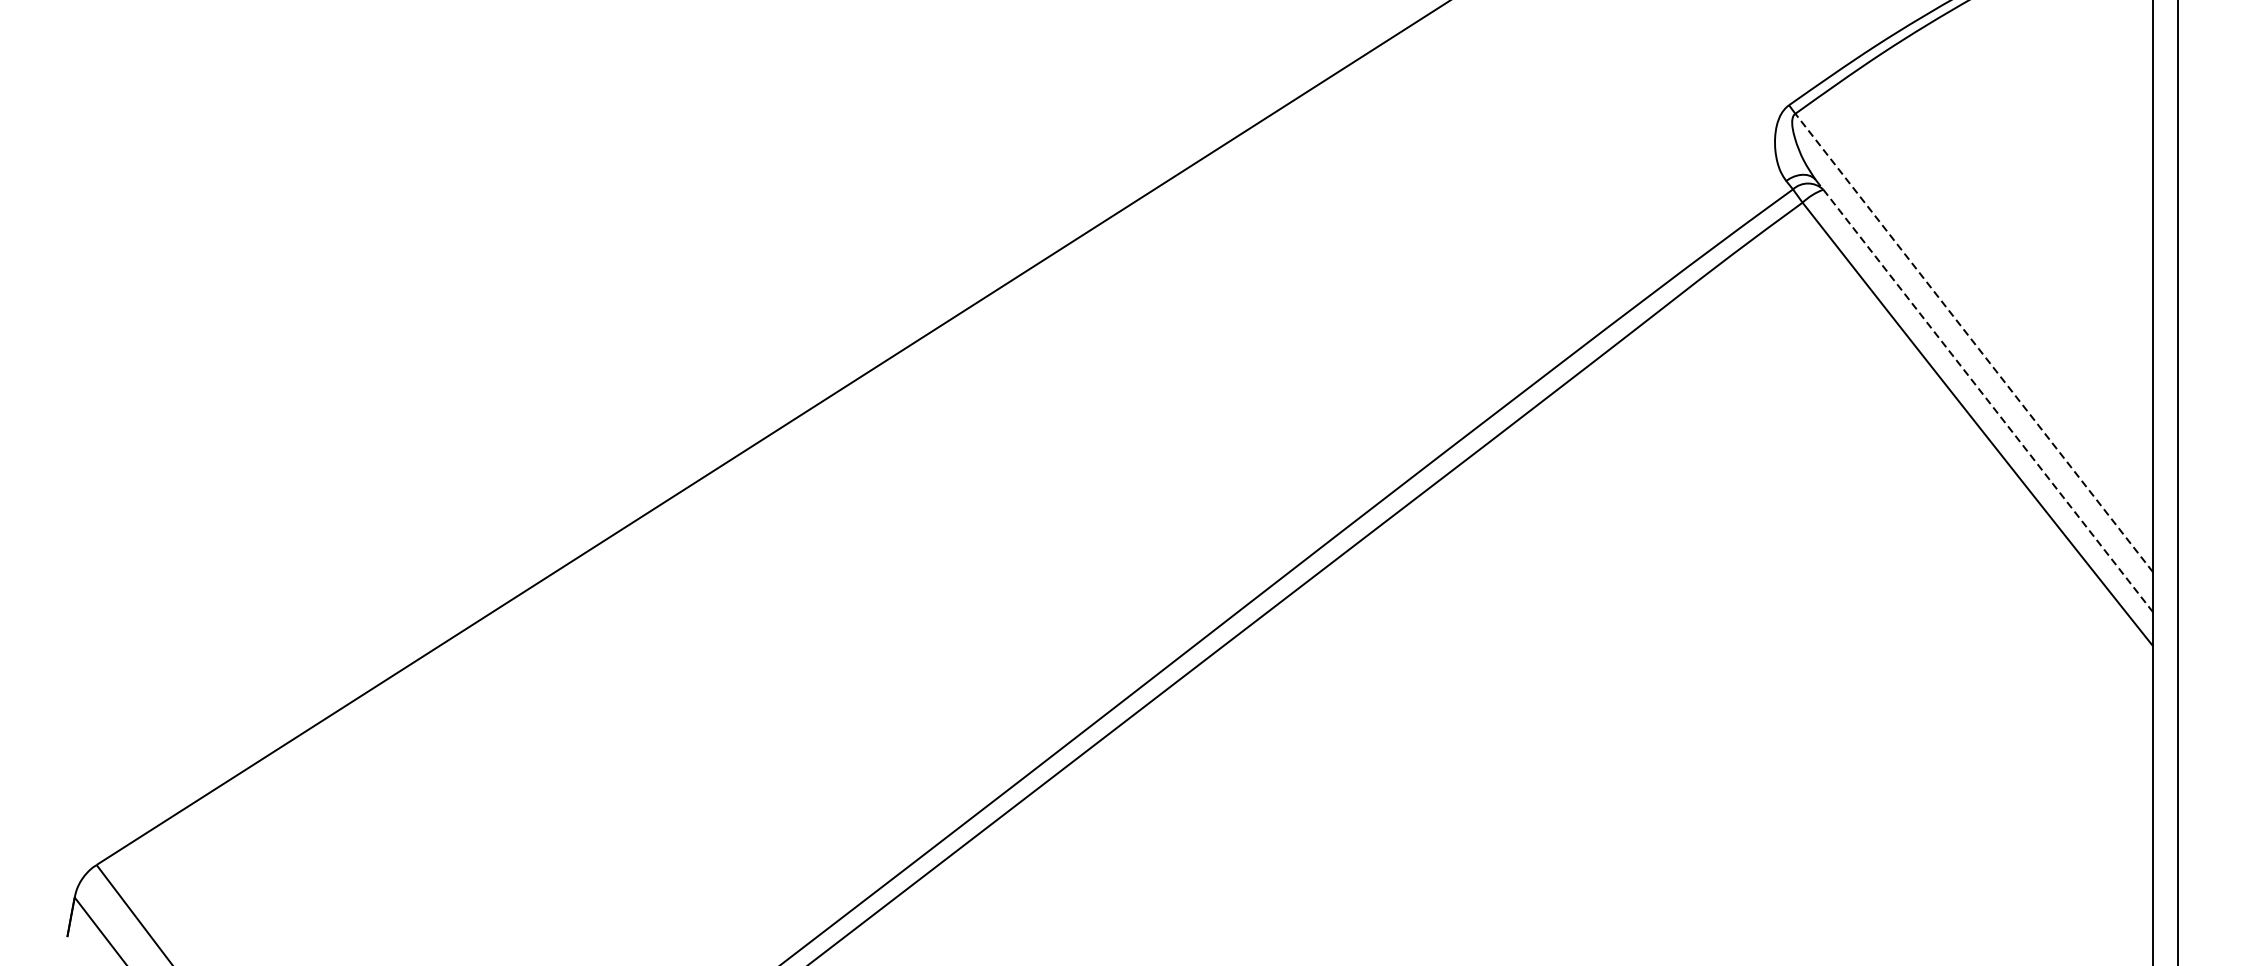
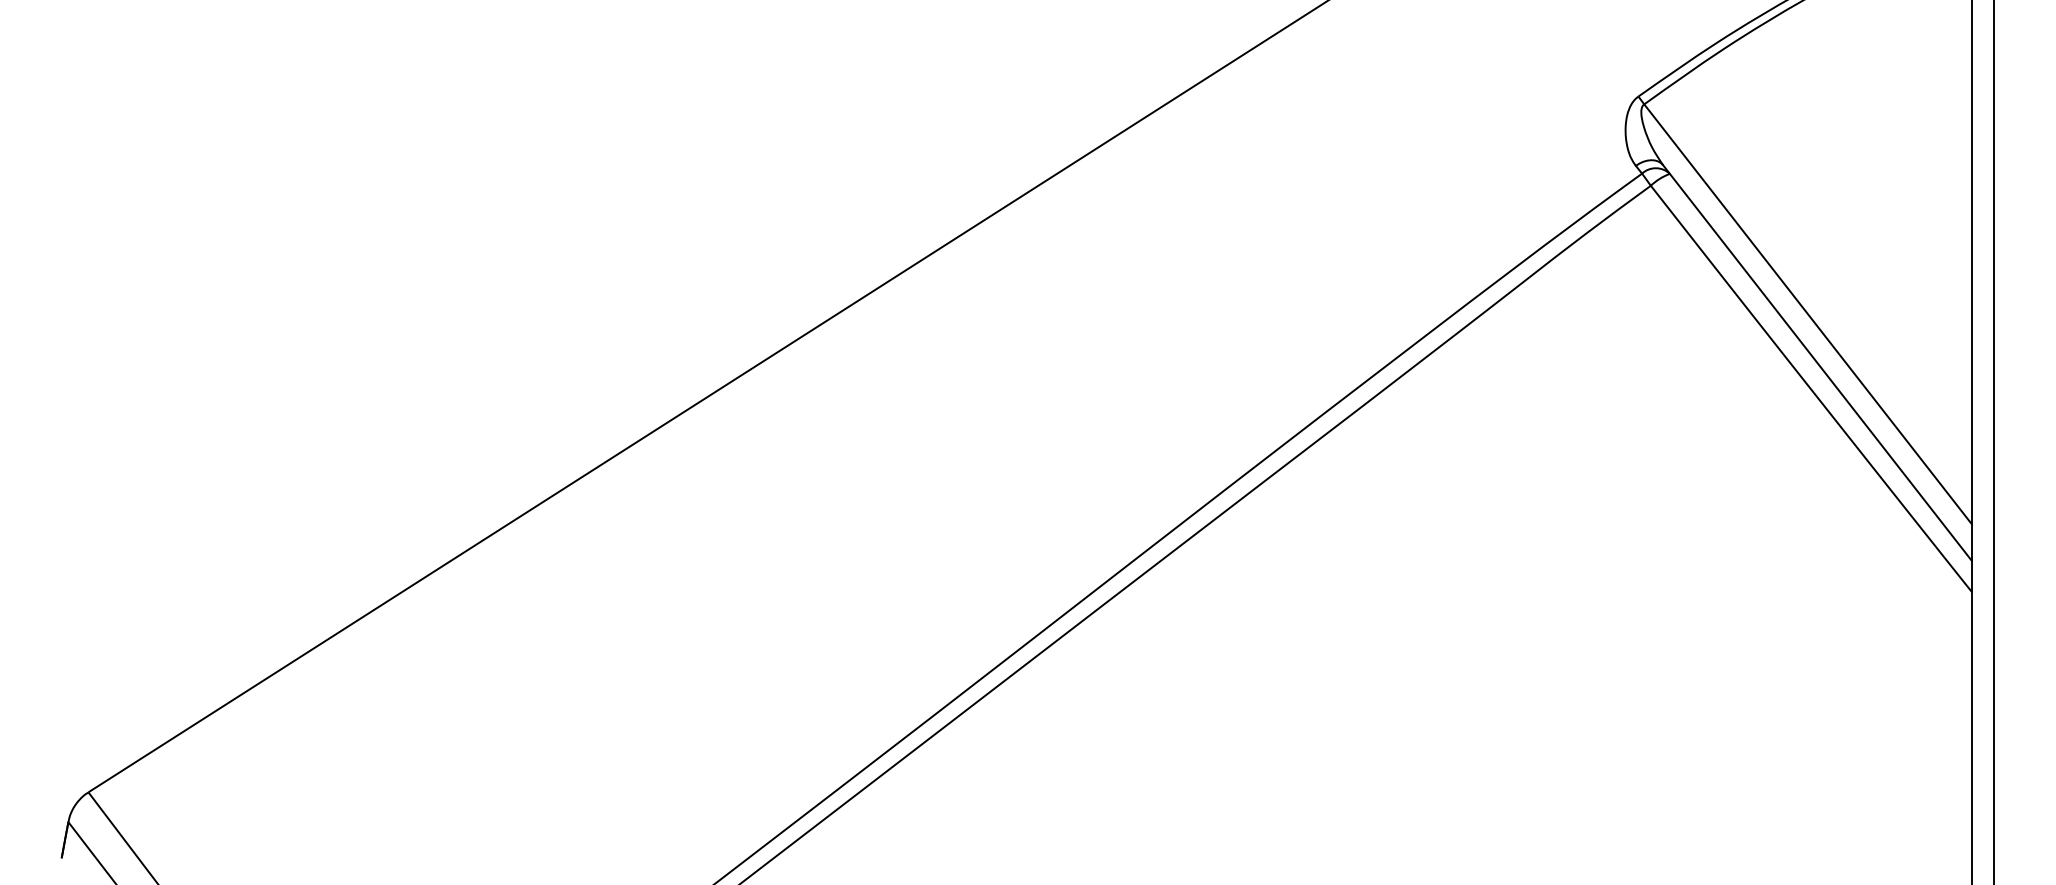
line: (1973, 342) -> (1807, 313), dashed -> solid
line: (1984, 395) -> (1817, 362), dashed -> solid

